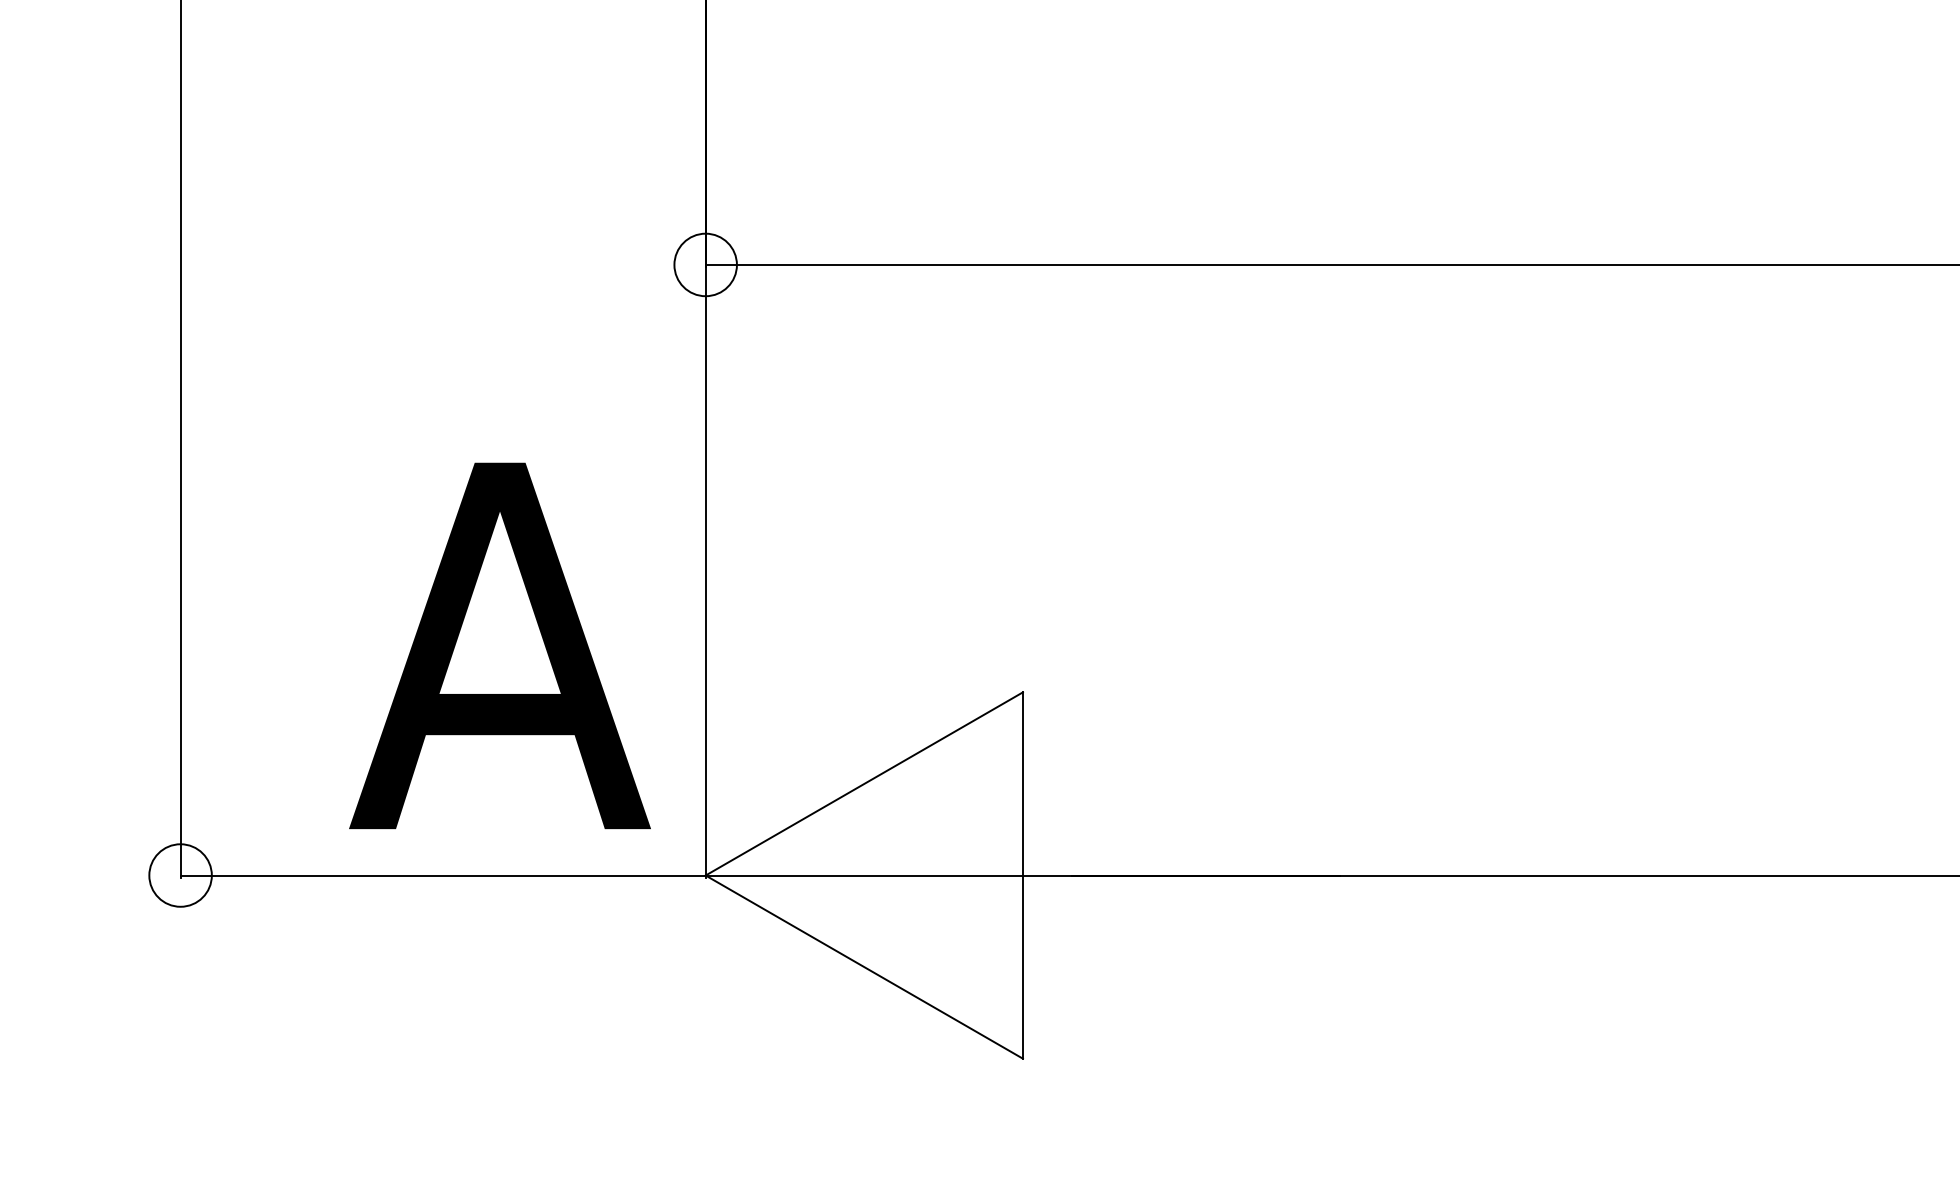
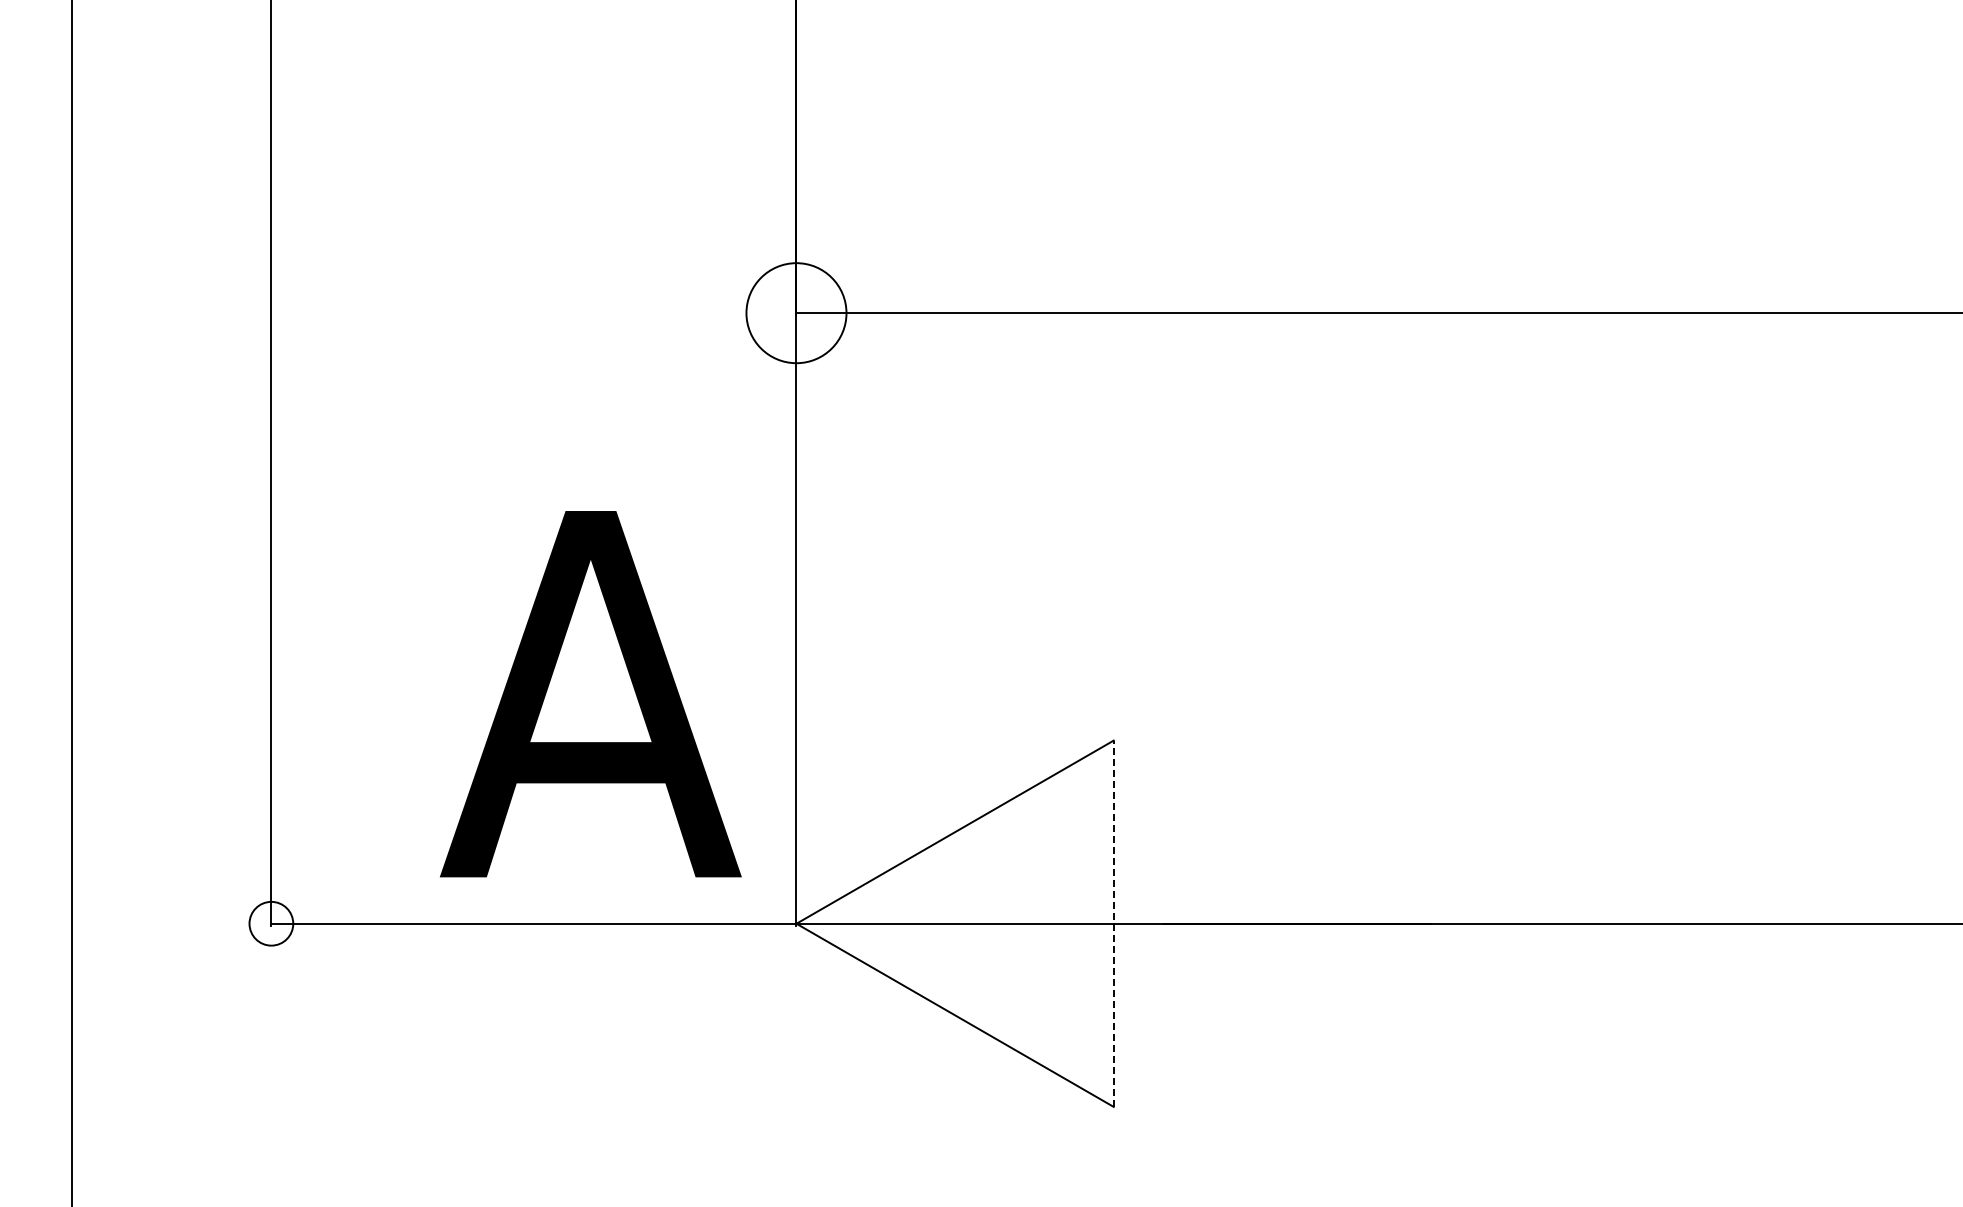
circle: (705, 264) -> (796, 312), size x1.6
circle: (180, 875) -> (271, 923), size x0.7
line: (1022, 875) -> (1113, 923), solid -> dashed

